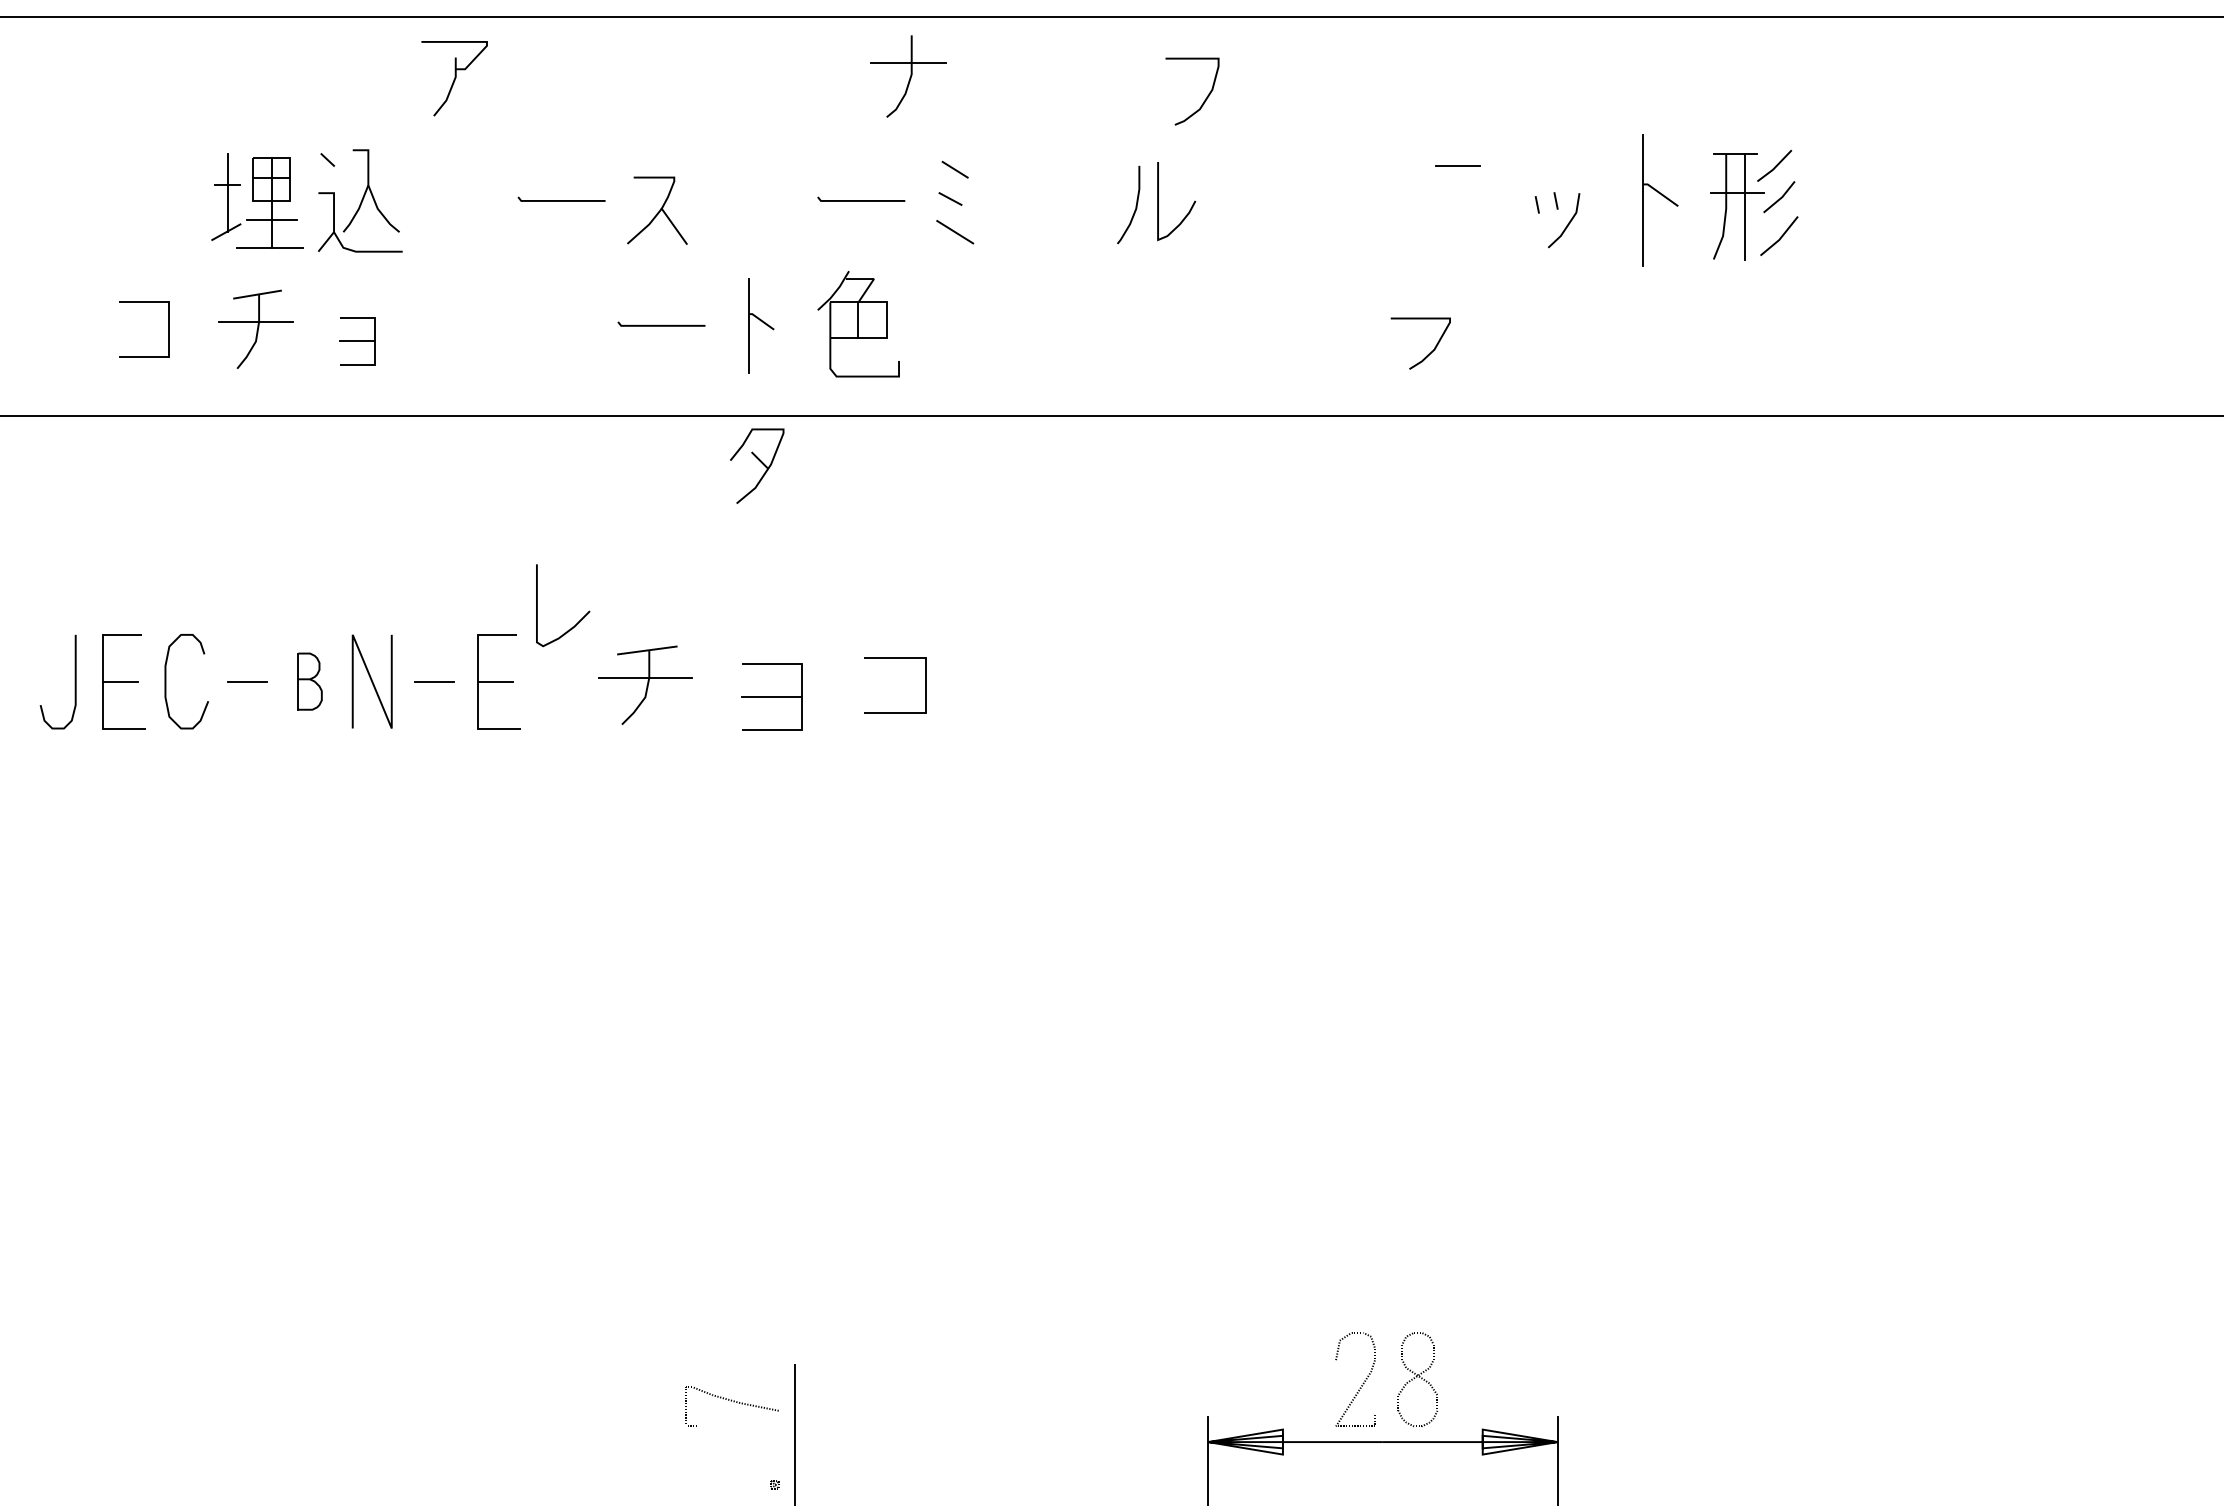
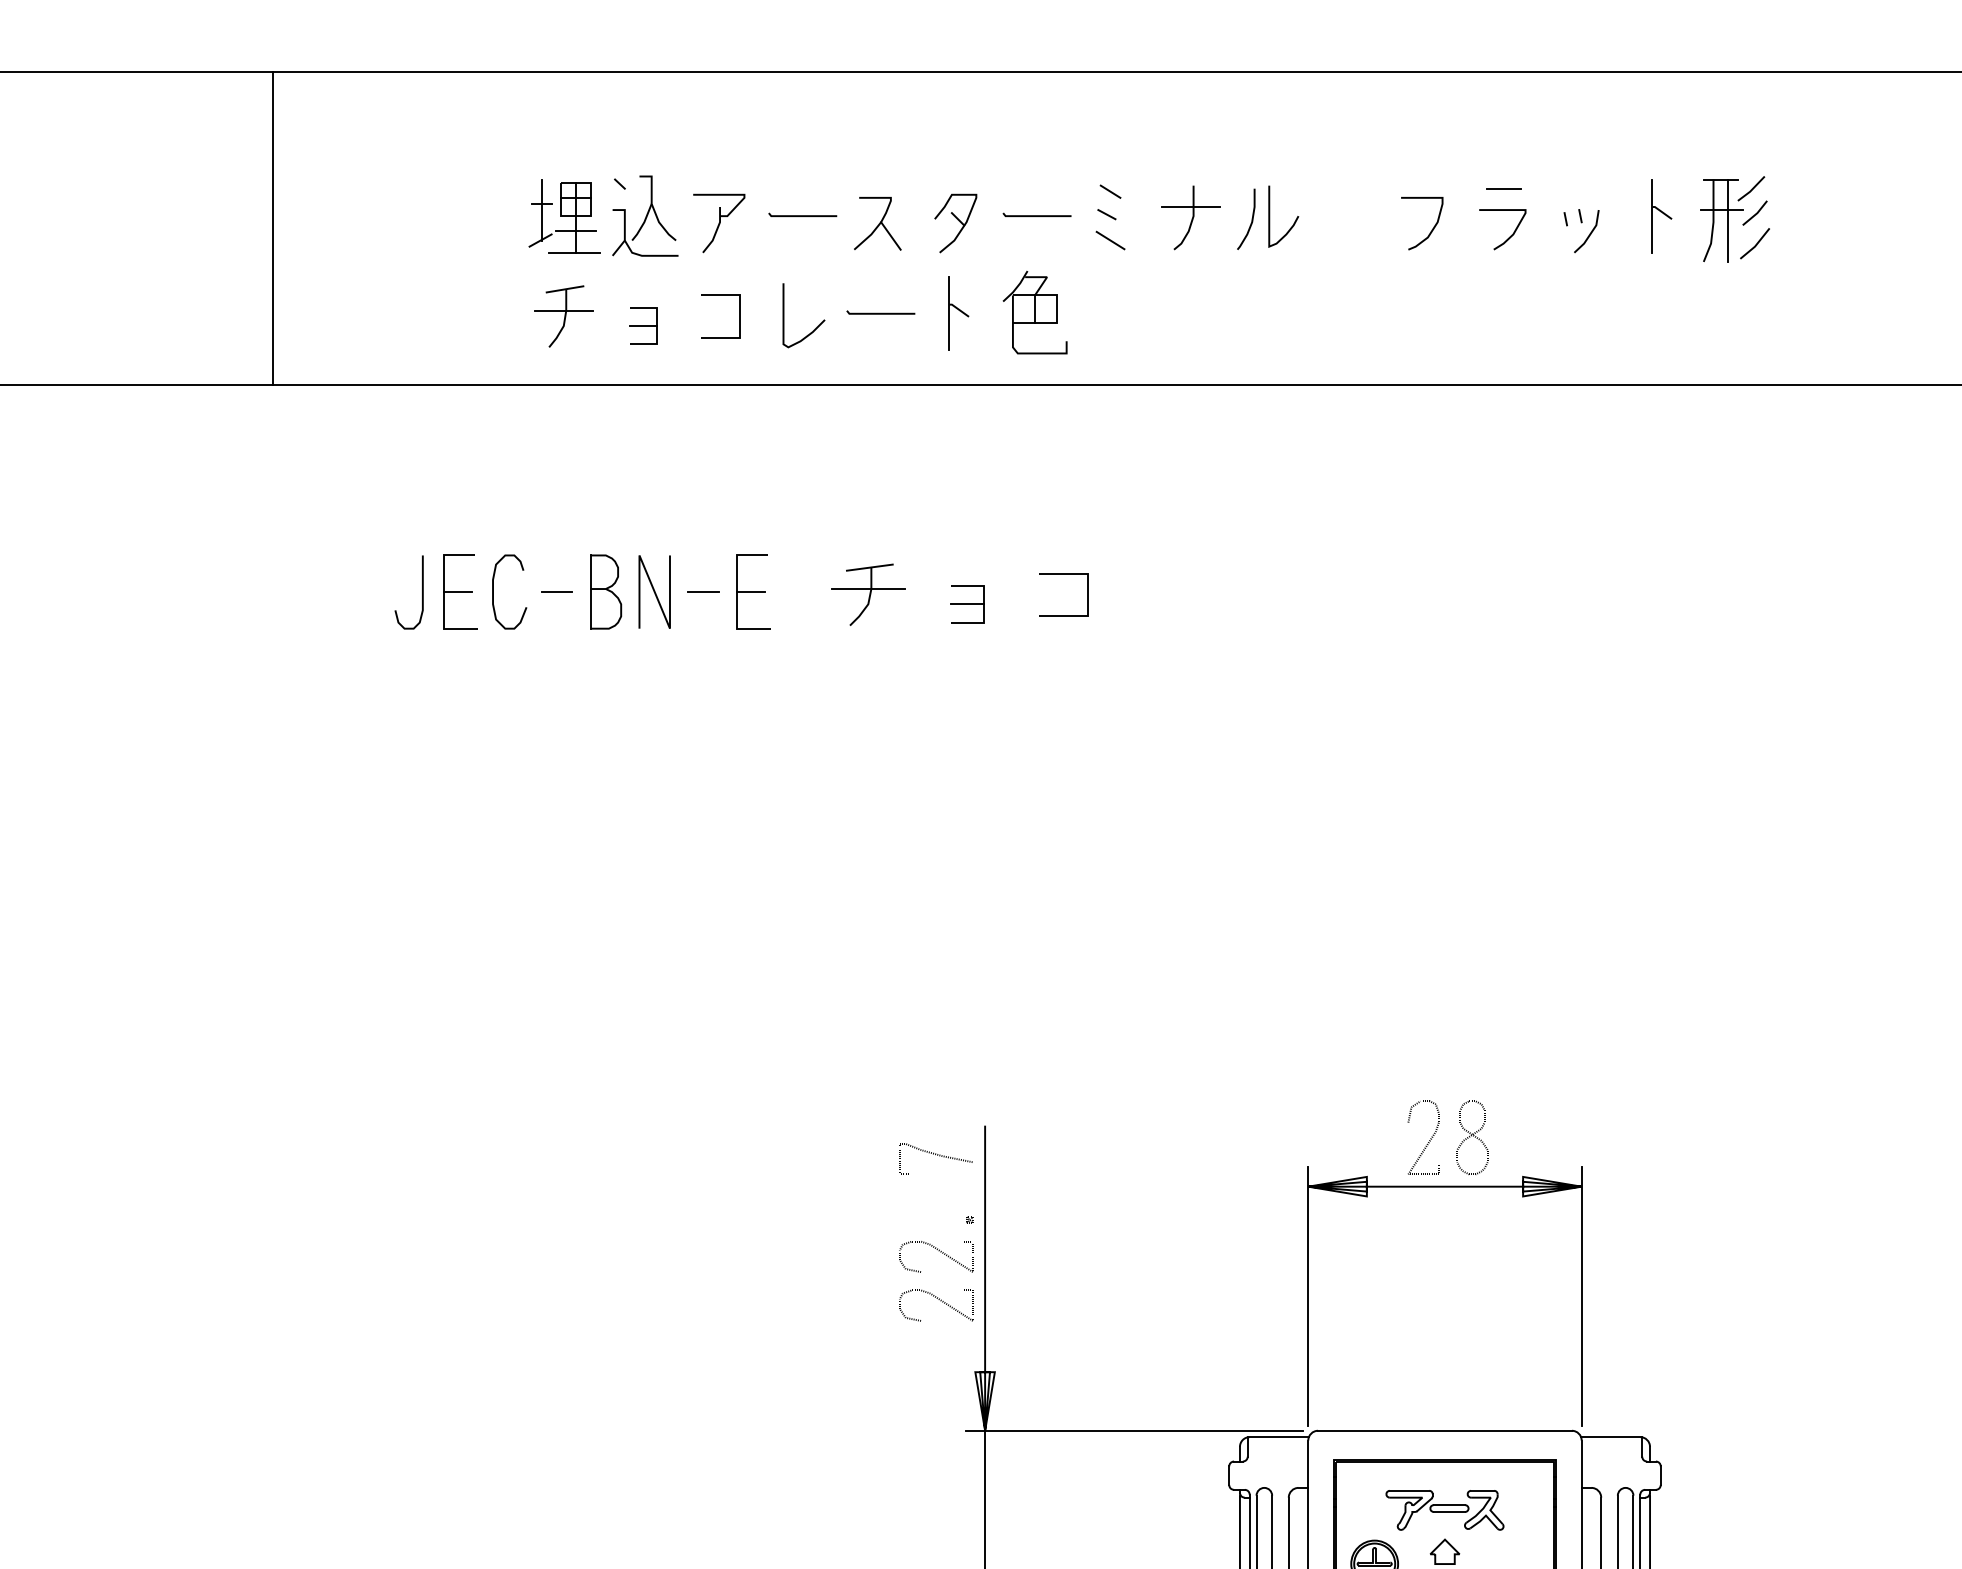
part: (907, 76) -> (1190, 217), moved
part: (455, 78) -> (719, 223), moved
curve: (1204, 99) -> (1431, 229), moved
part: (1659, 201) -> (1661, 216), size x0.71
line: (168, 329) -> (739, 316), moved
curve: (1429, 352) -> (1509, 236), moved
part: (756, 466) -> (955, 223), moved
curve: (579, 620) -> (816, 327), moved
part: (310, 680) -> (606, 591), size x1.67
part: (772, 697) -> (967, 604), size x0.71

